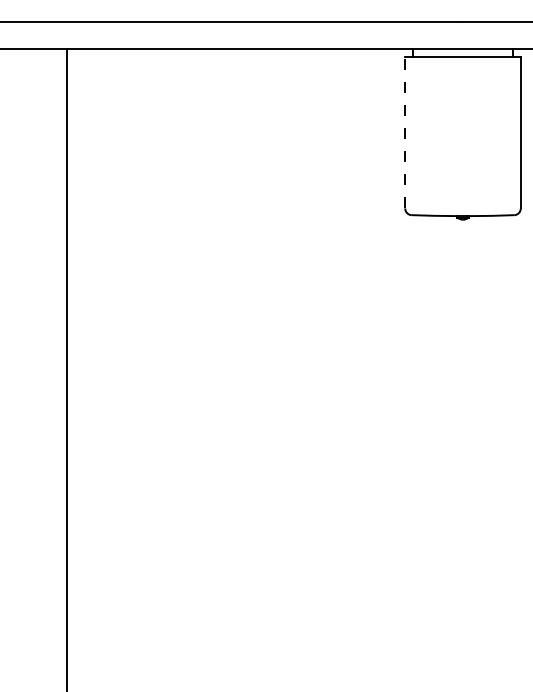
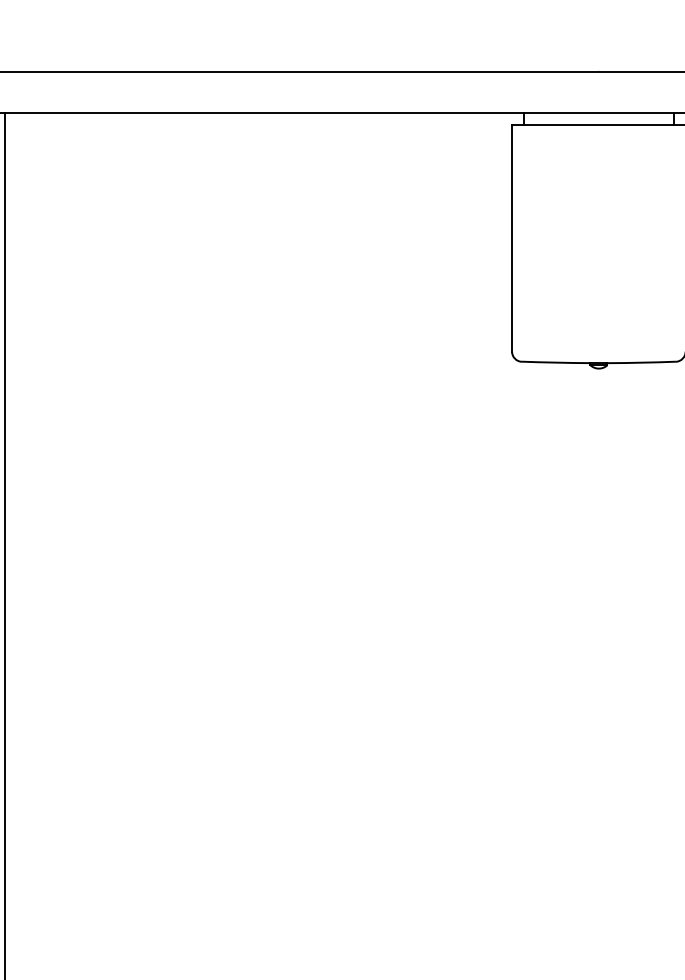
line: (405, 132) -> (512, 237), dashed -> solid

